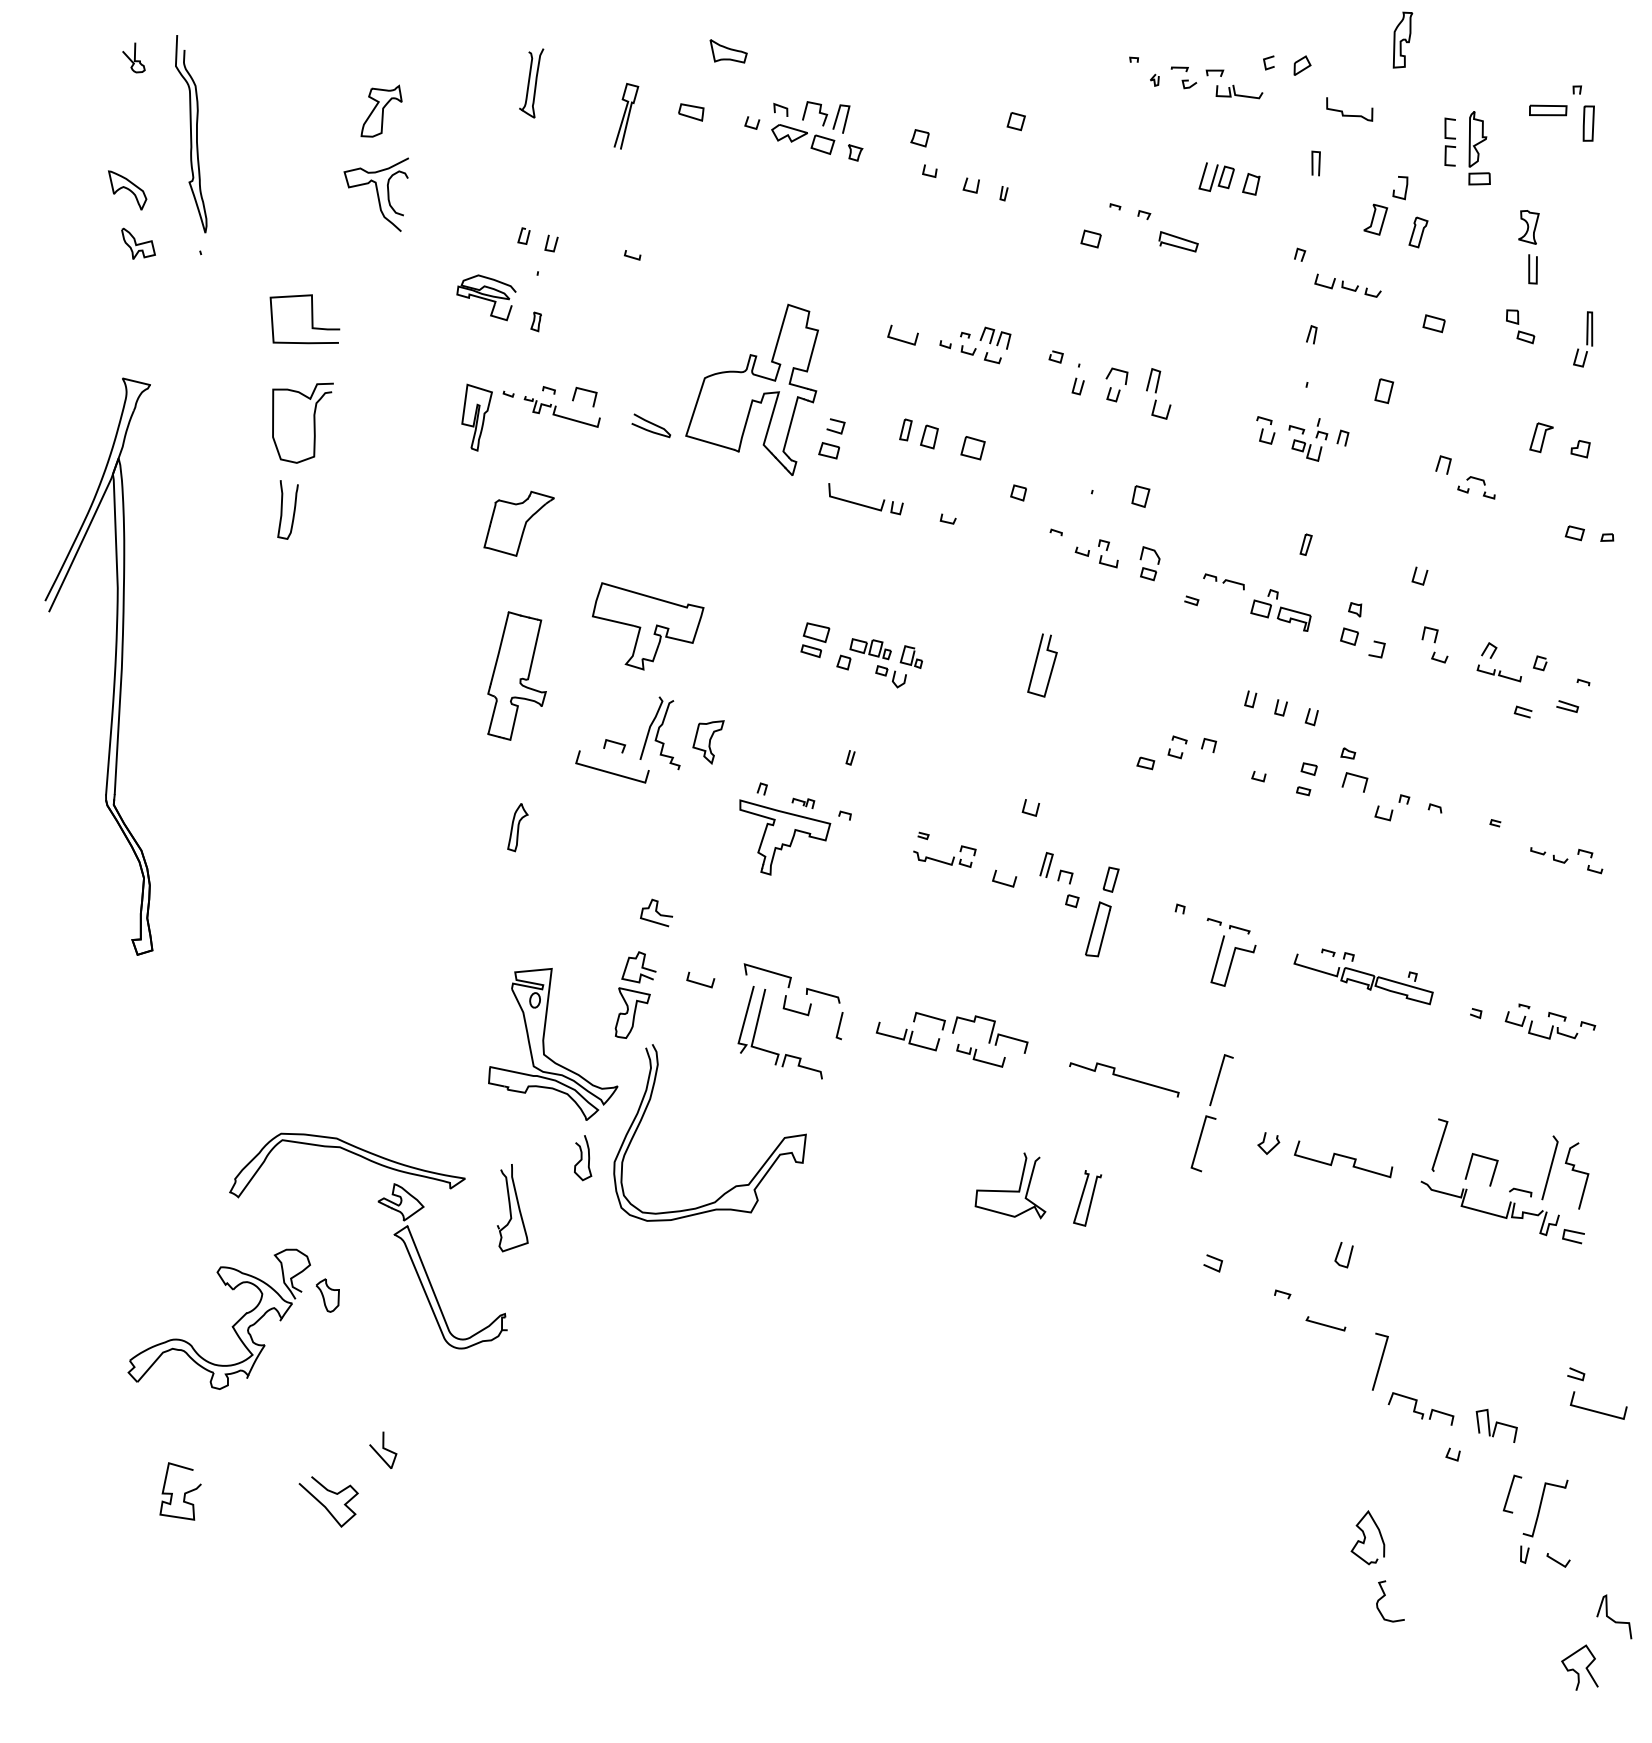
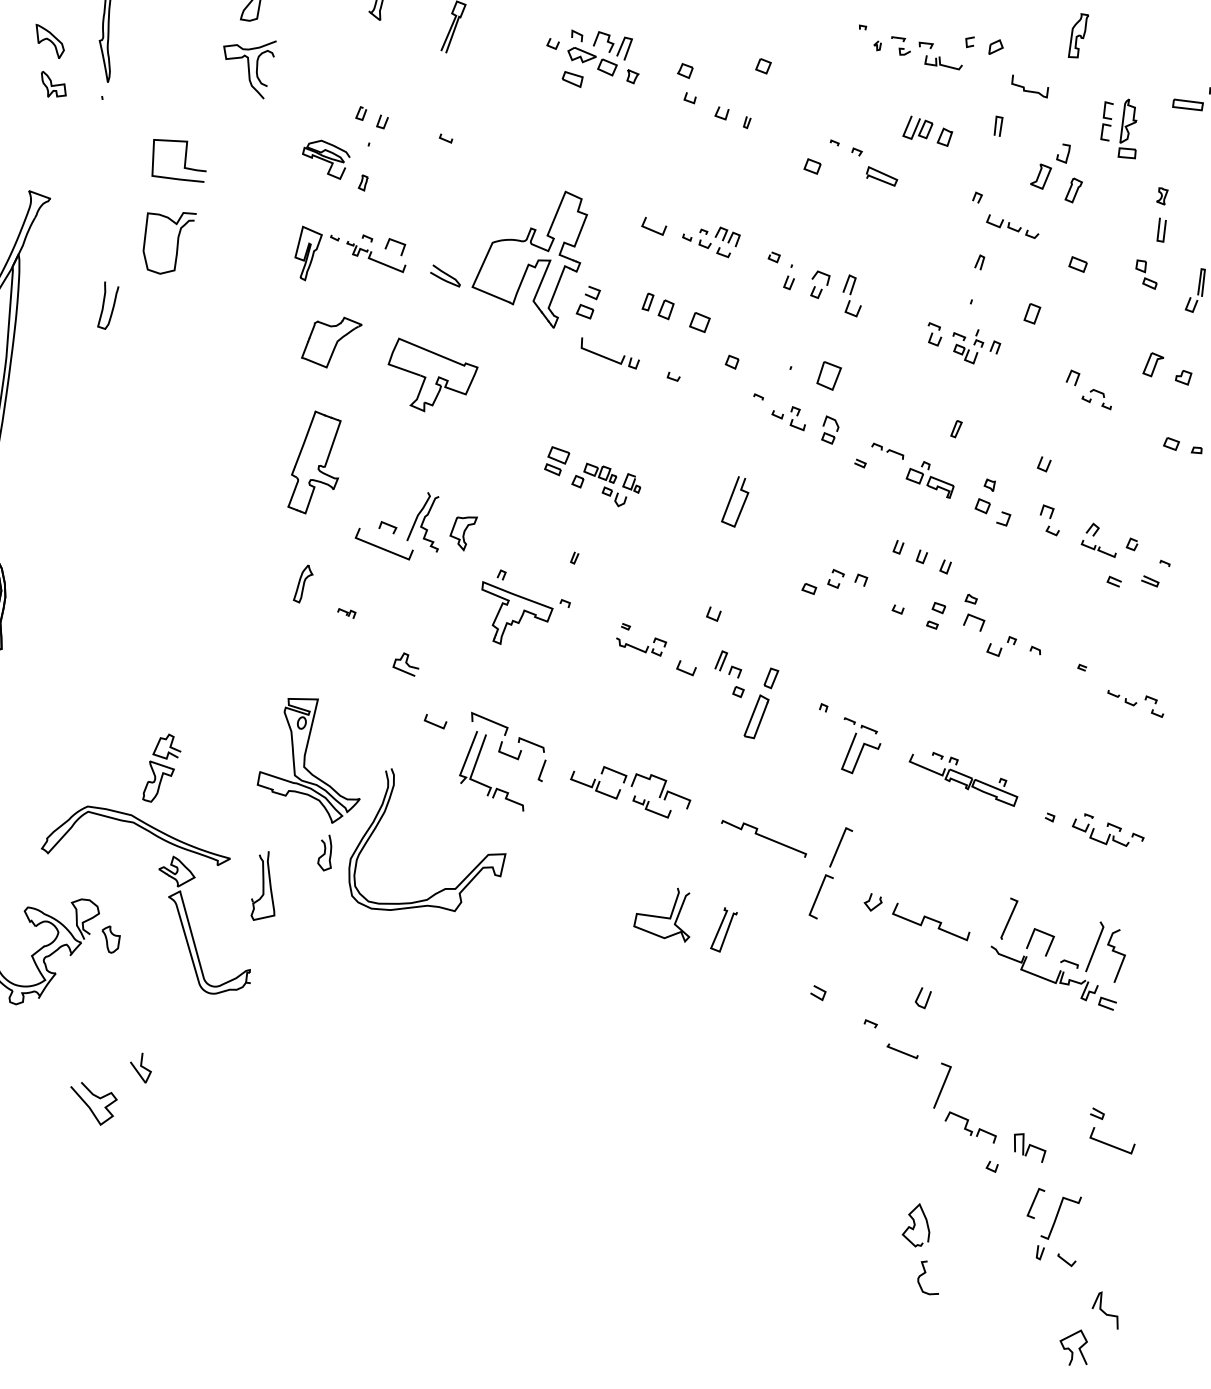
part: (691, 112) -> (572, 79), moved
part: (1528, 227) -> (1161, 196), size x0.6
part: (1140, 496) -> (828, 375), size x1.6
curve: (282, 509) -> (103, 305), moved
part: (647, 626) -> (431, 377), moved
part: (803, 802) -> (346, 612), moved
part: (635, 994) -> (162, 767), moved

